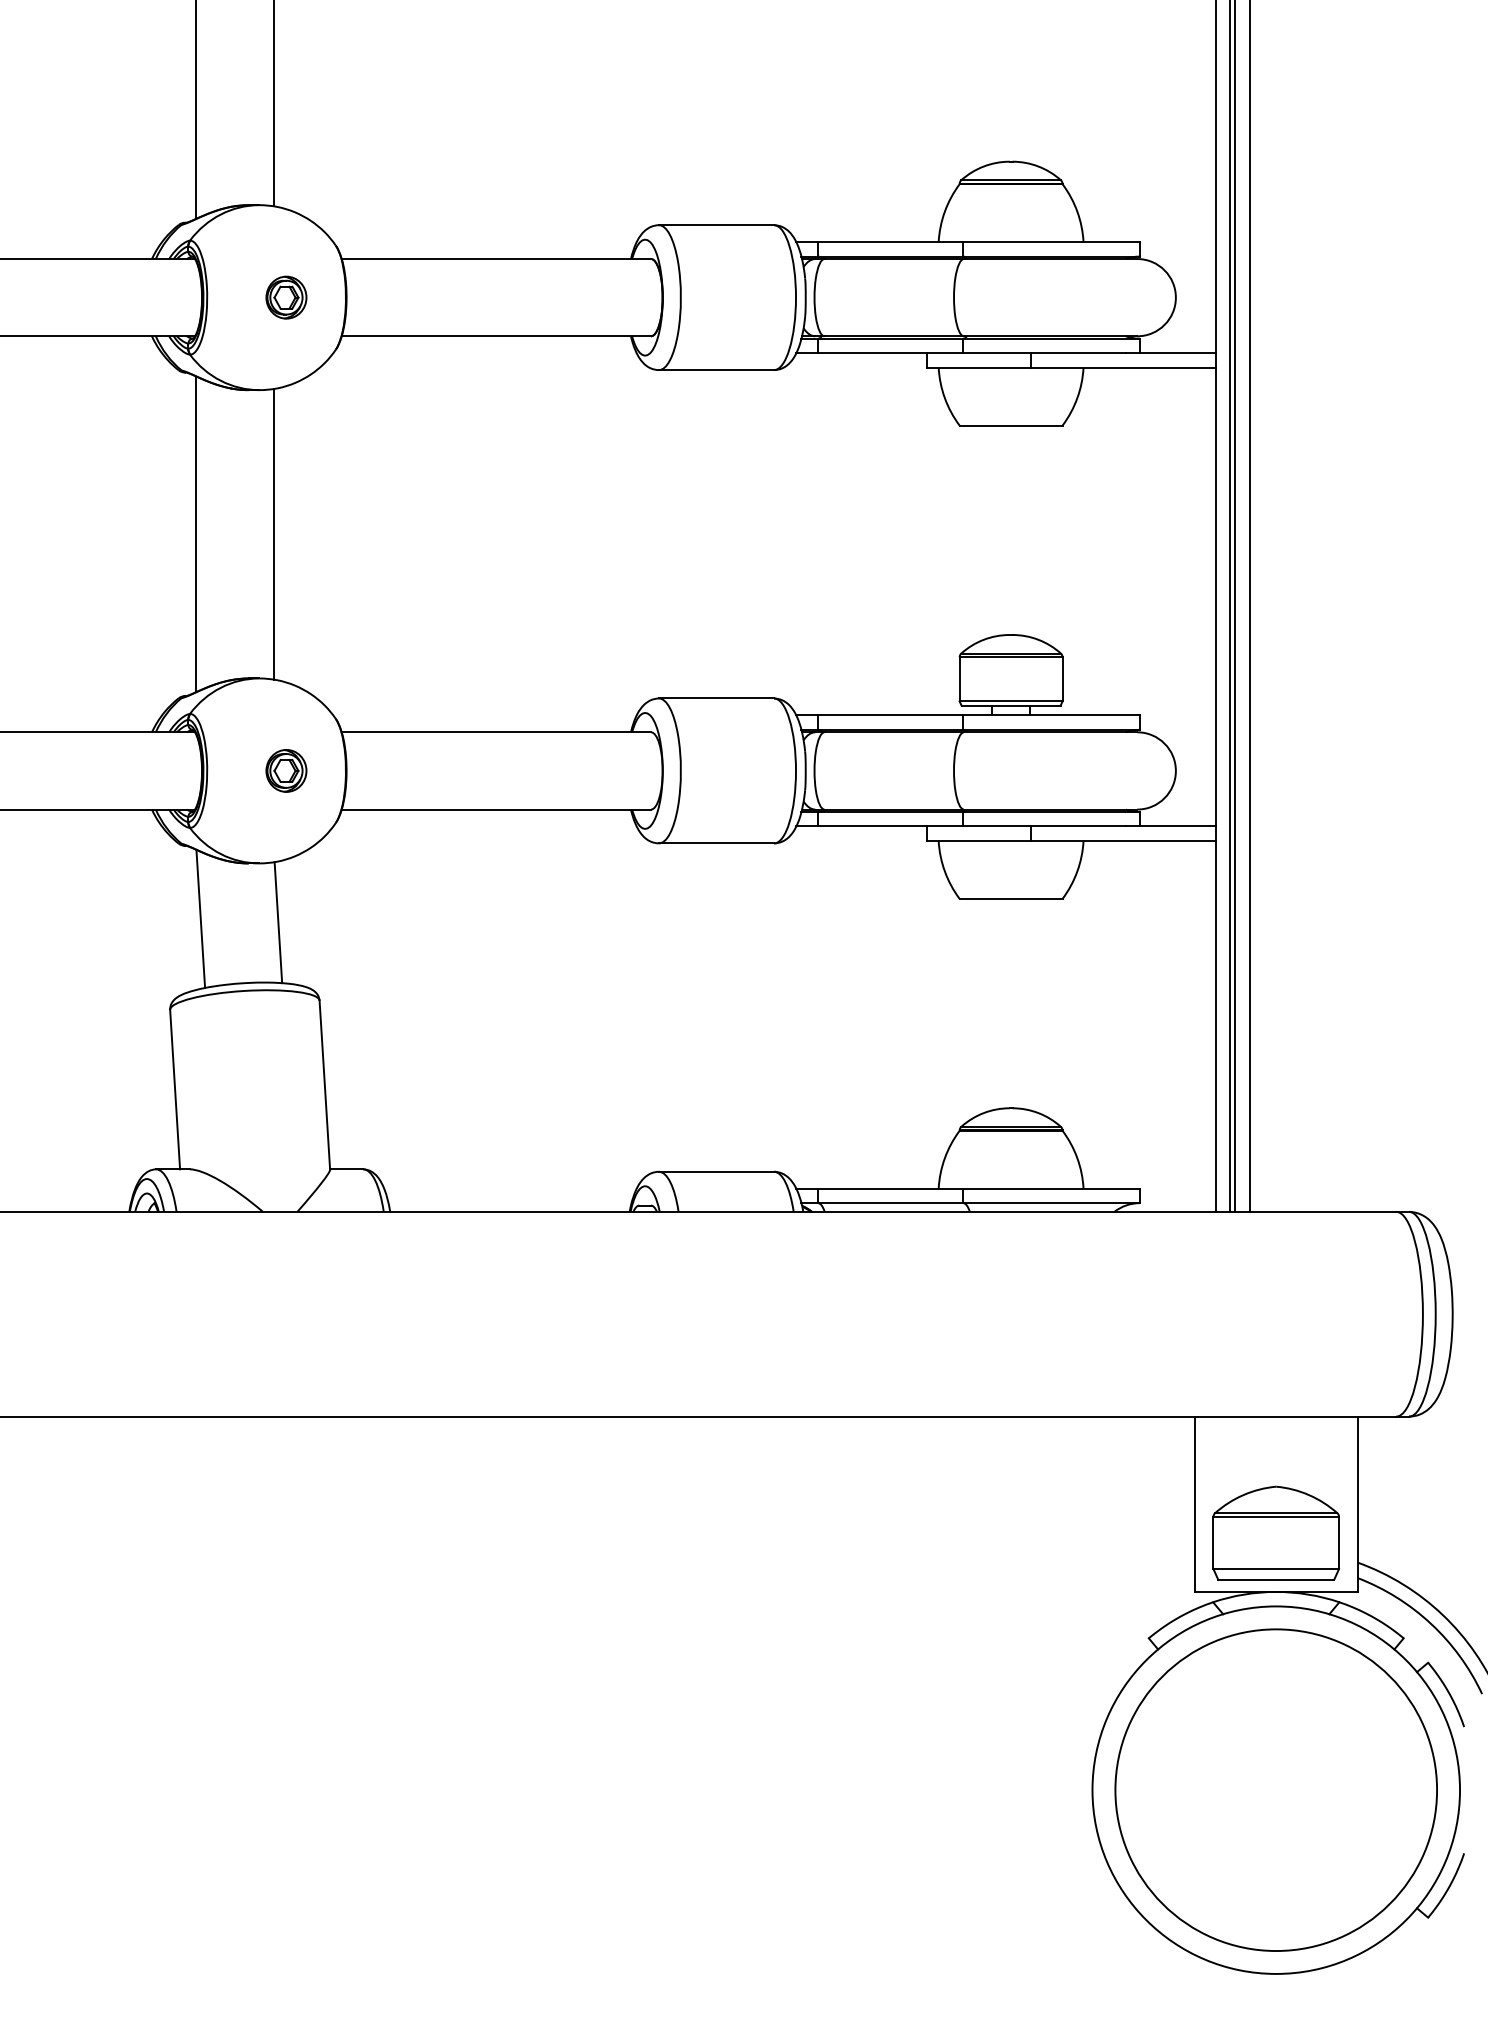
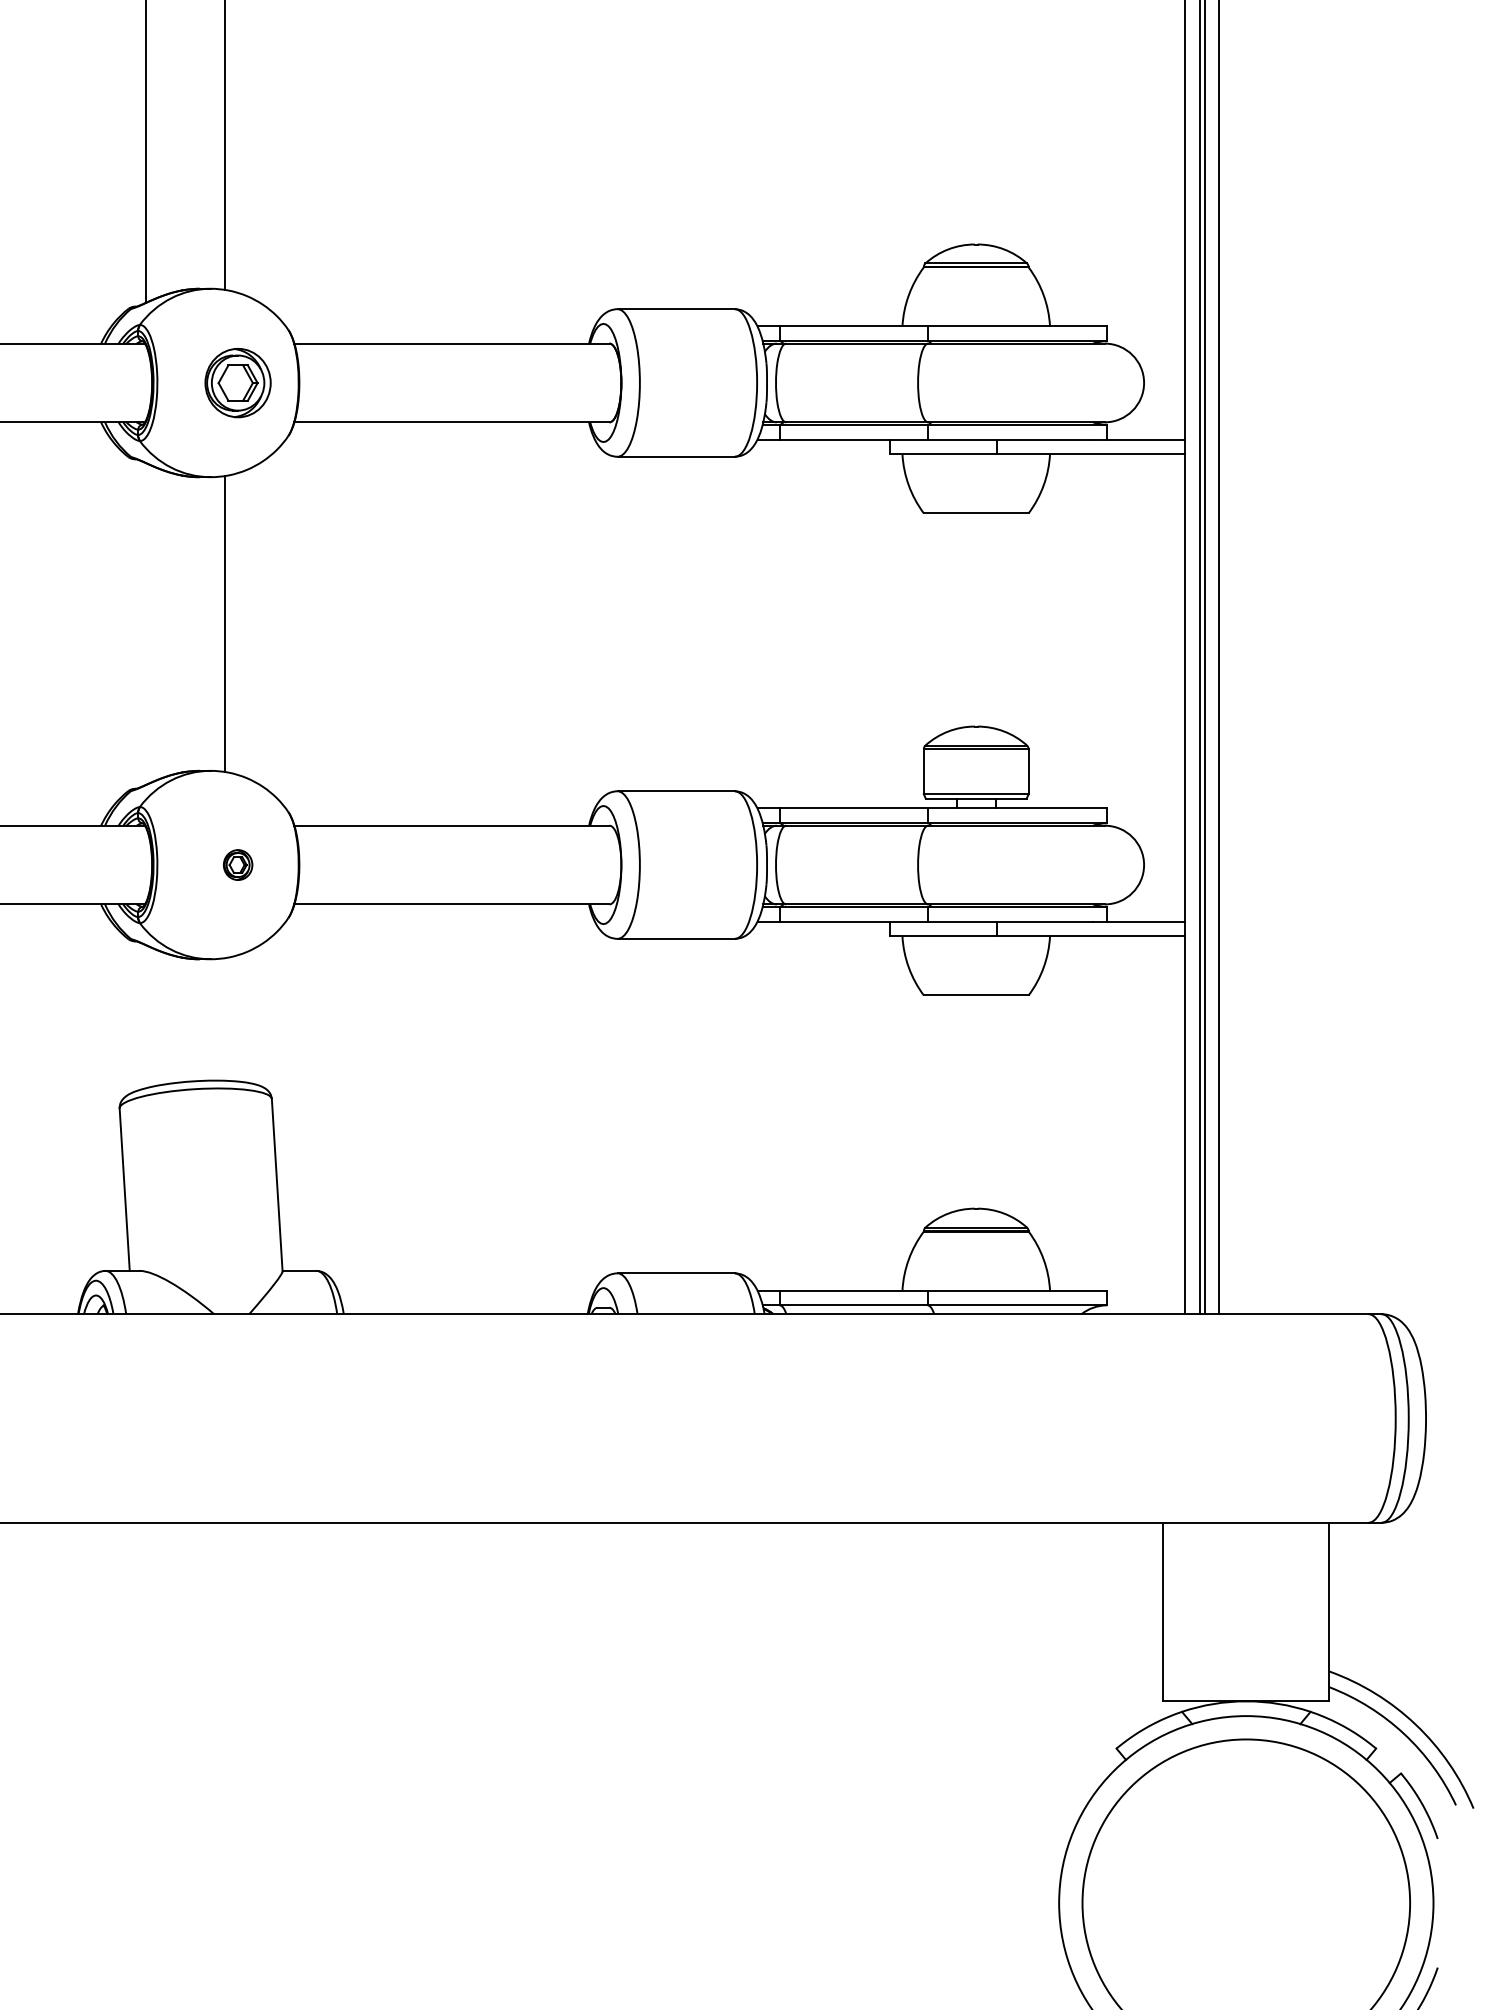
part: (286, 297) -> (238, 382), size x1.6
line: (196, 534) -> (146, 624), removed
part: (286, 770) -> (238, 864), size x0.7
line: (200, 918) -> (150, 1015), removed
line: (278, 922) -> (230, 1019), removed
part: (1275, 1532) -> (1245, 1640), removed

